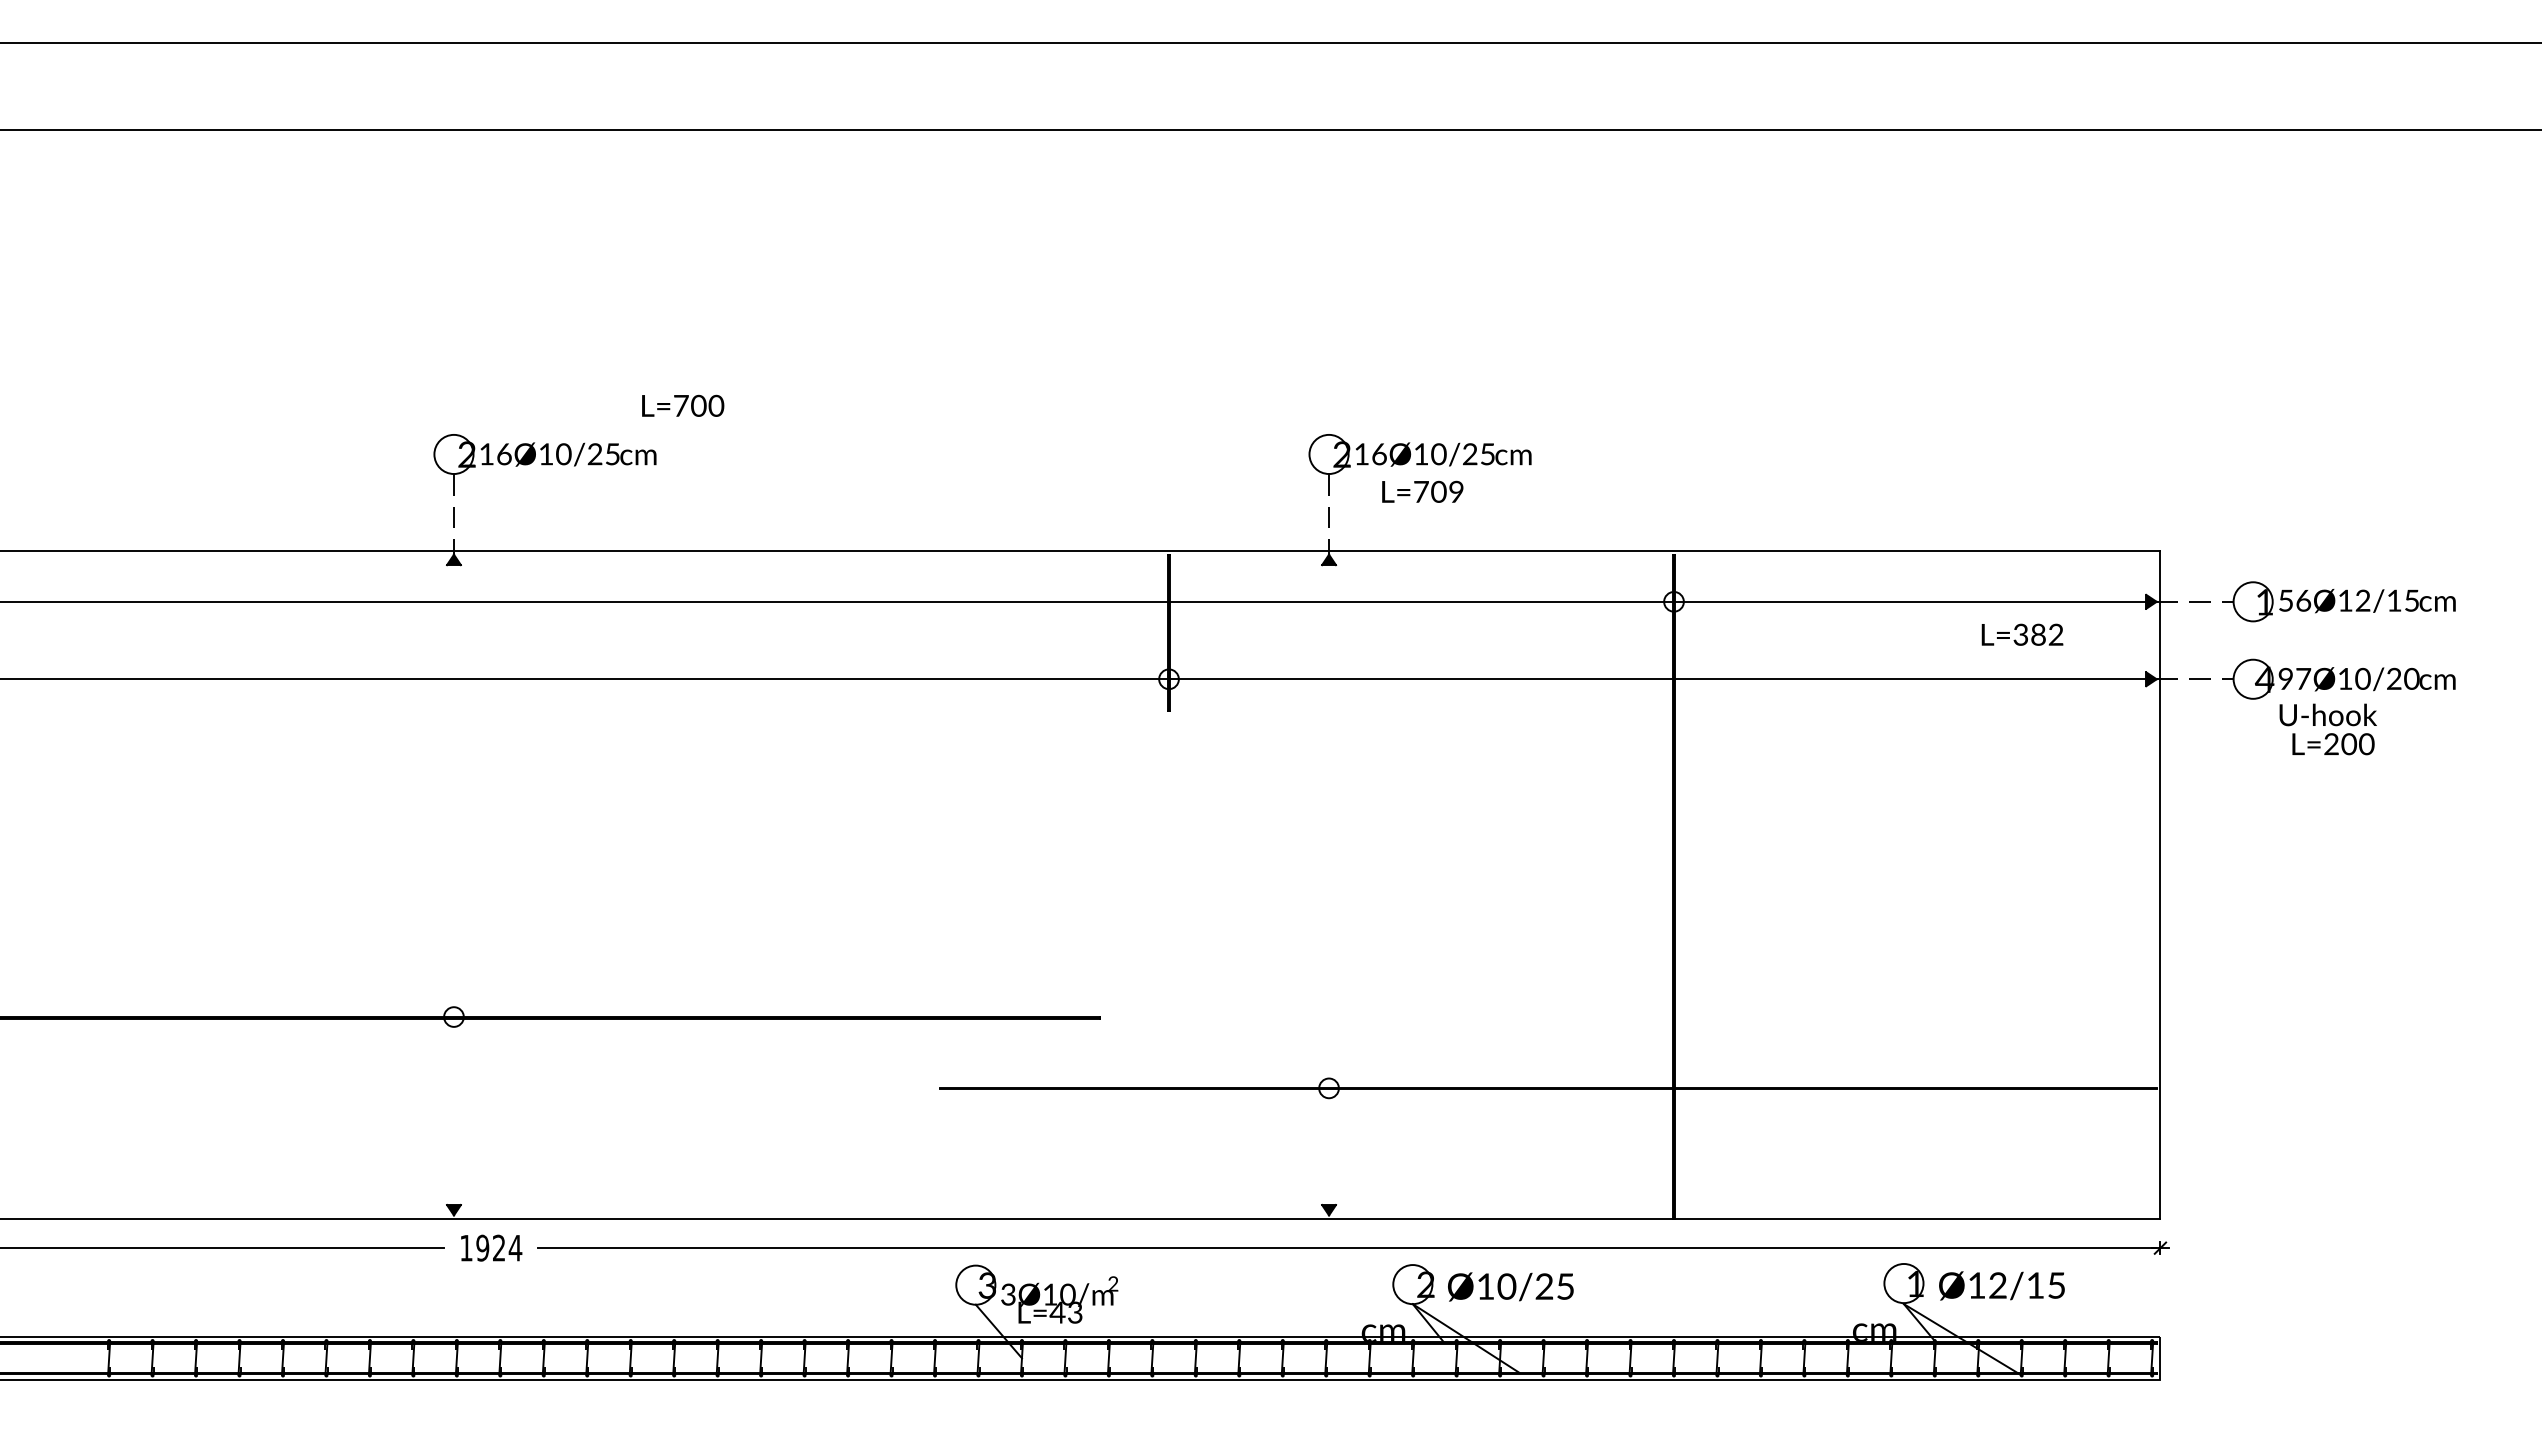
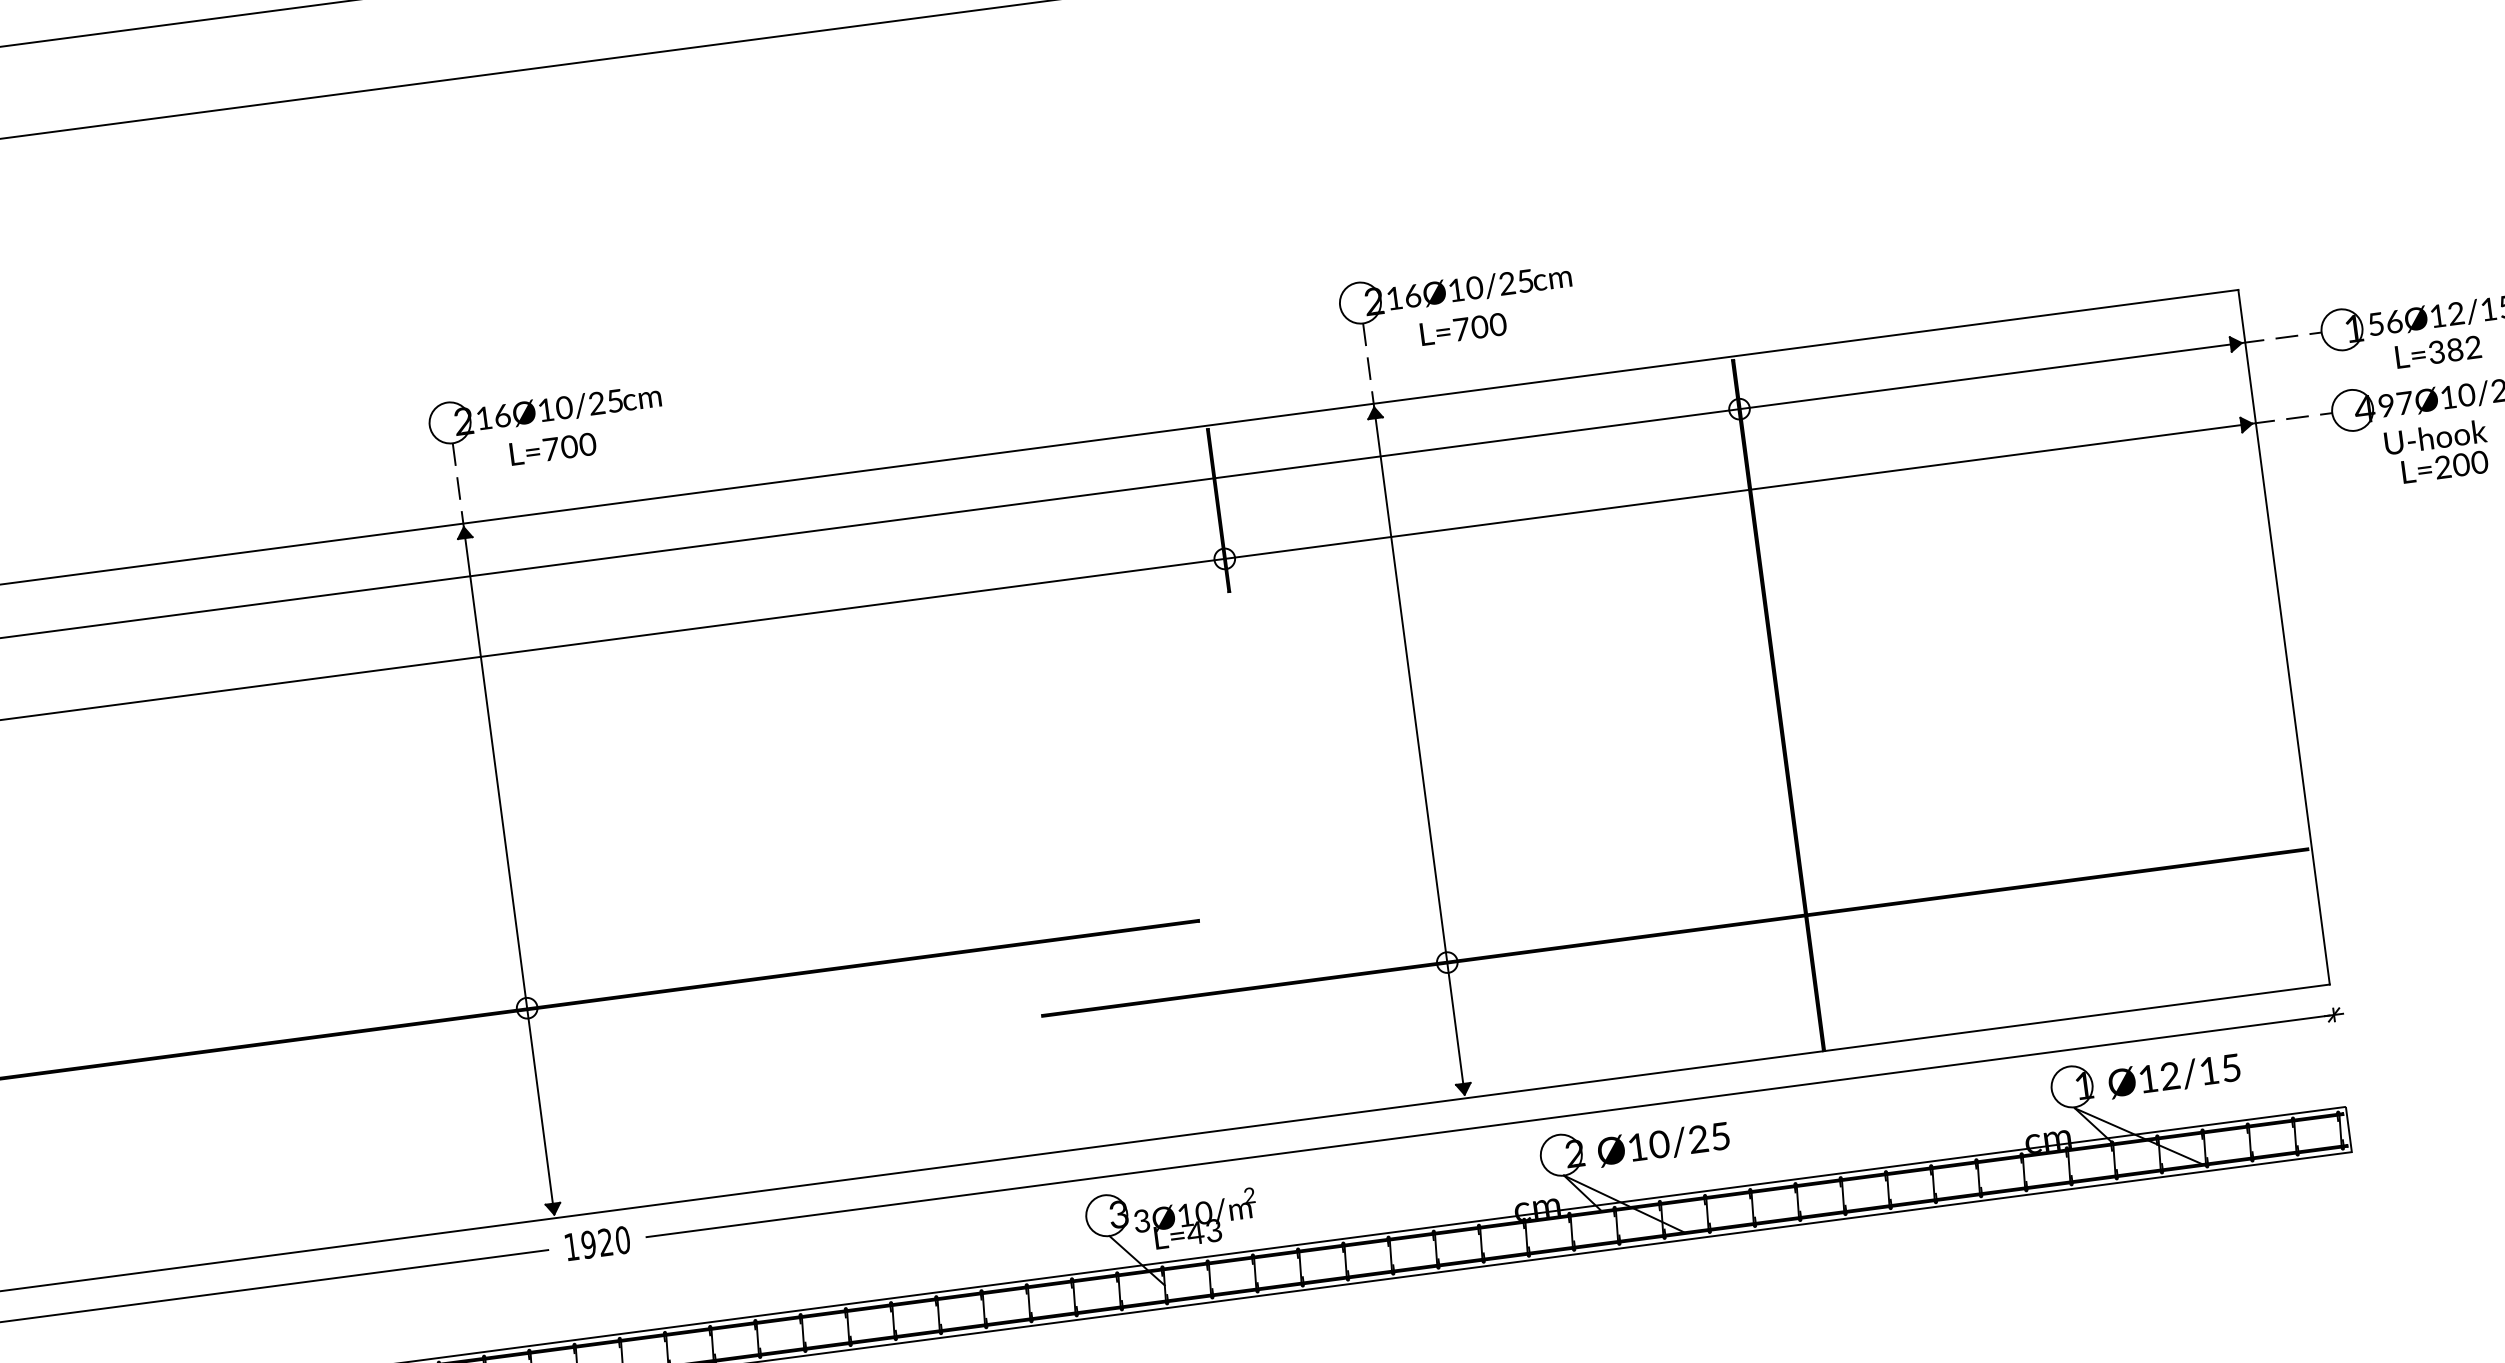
text: (683, 405) -> (553, 448), moved
text: (1456, 492) -> (1498, 325), L=709 -> L=700
text: (2022, 634) -> (2438, 351), moved
line: (453, 885) -> (508, 871), added
line: (1329, 885) -> (1419, 751), added
text: (515, 1247) -> (622, 1239), 1924 -> 1920

